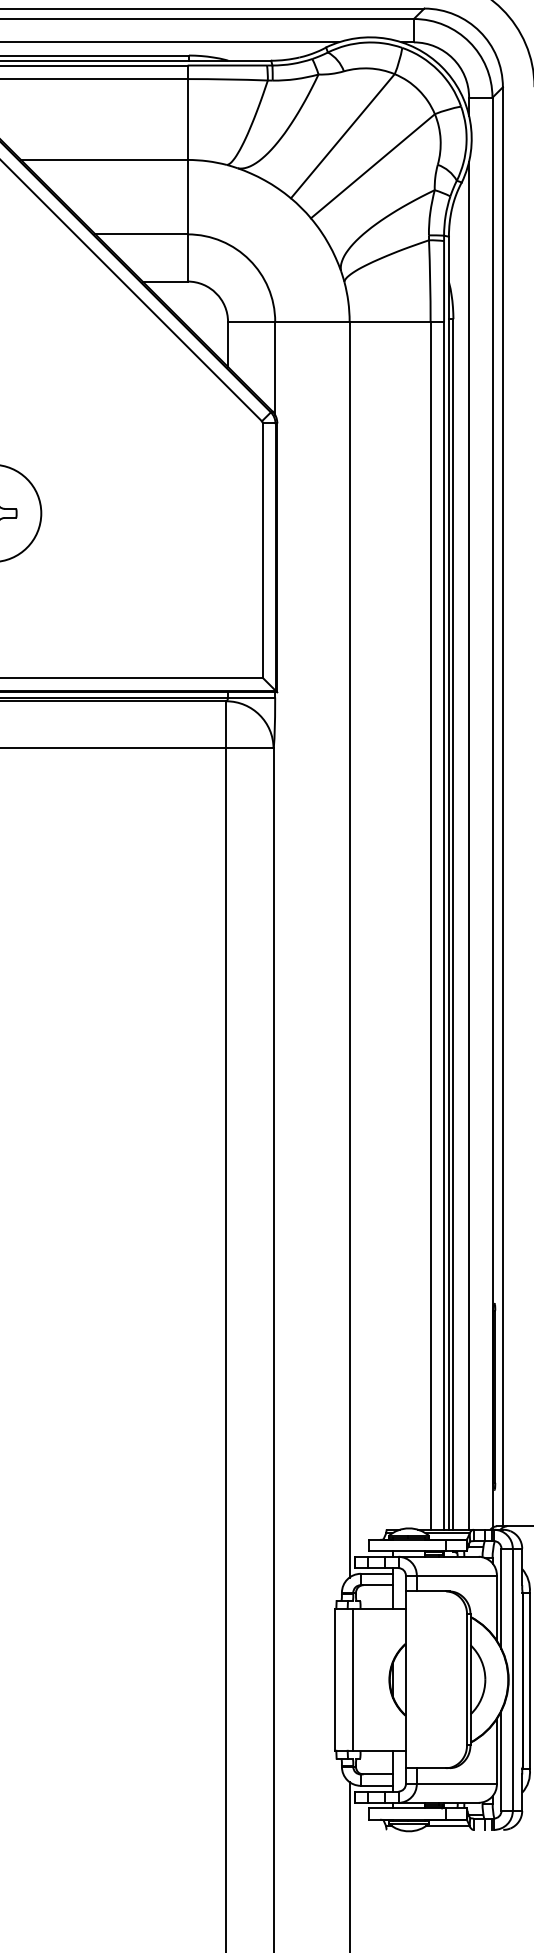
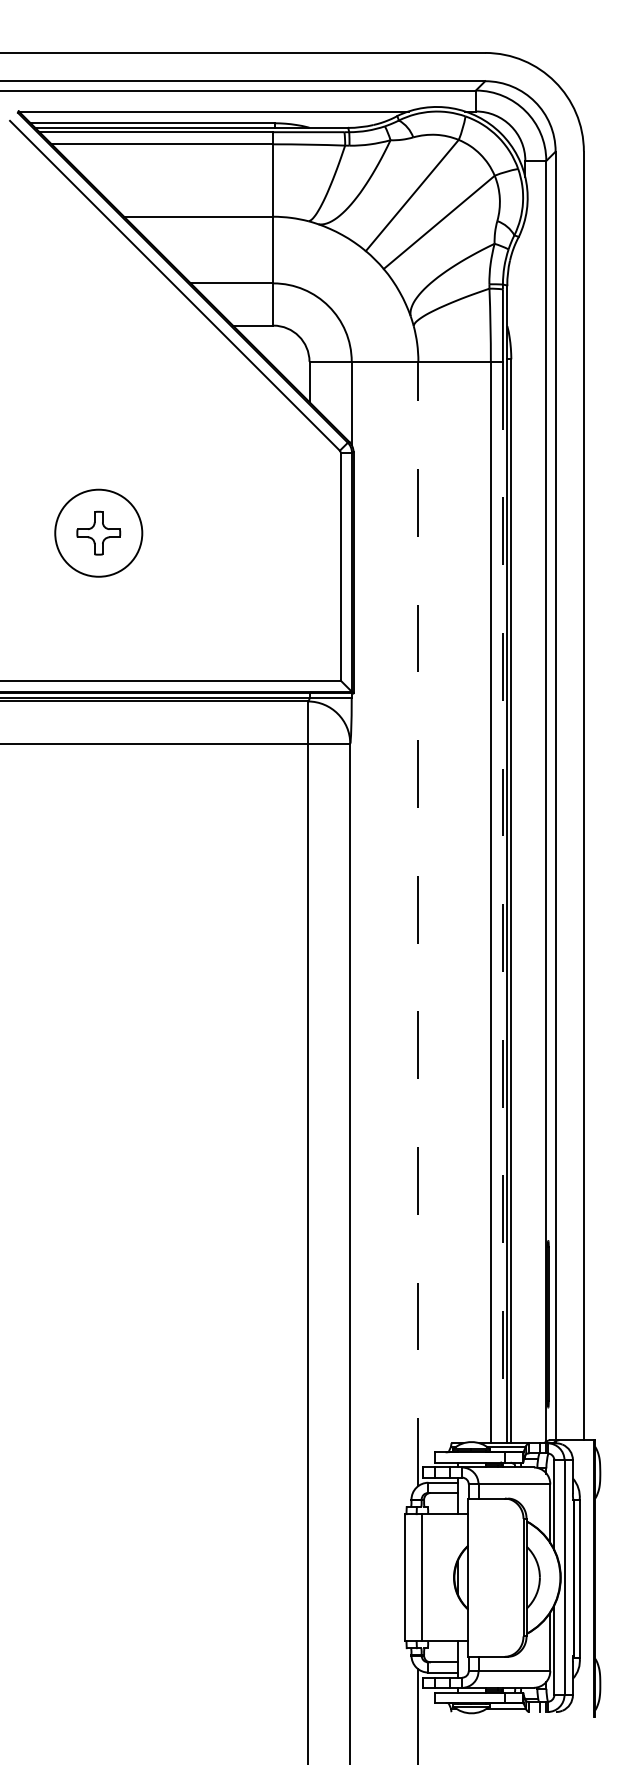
line: (469, 845) -> (525, 830), removed
line: (443, 925) -> (502, 902), solid -> dashed
line: (349, 949) -> (418, 923), solid -> dashed

